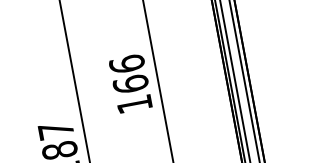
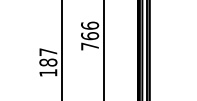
text: (133, 104) -> (89, 46), 166 -> 766

